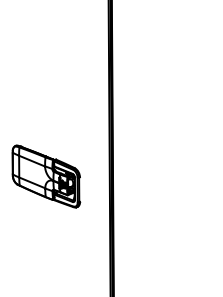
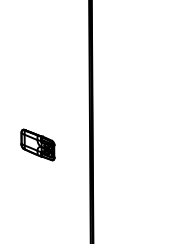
part: (46, 176) -> (38, 144), size x0.6

